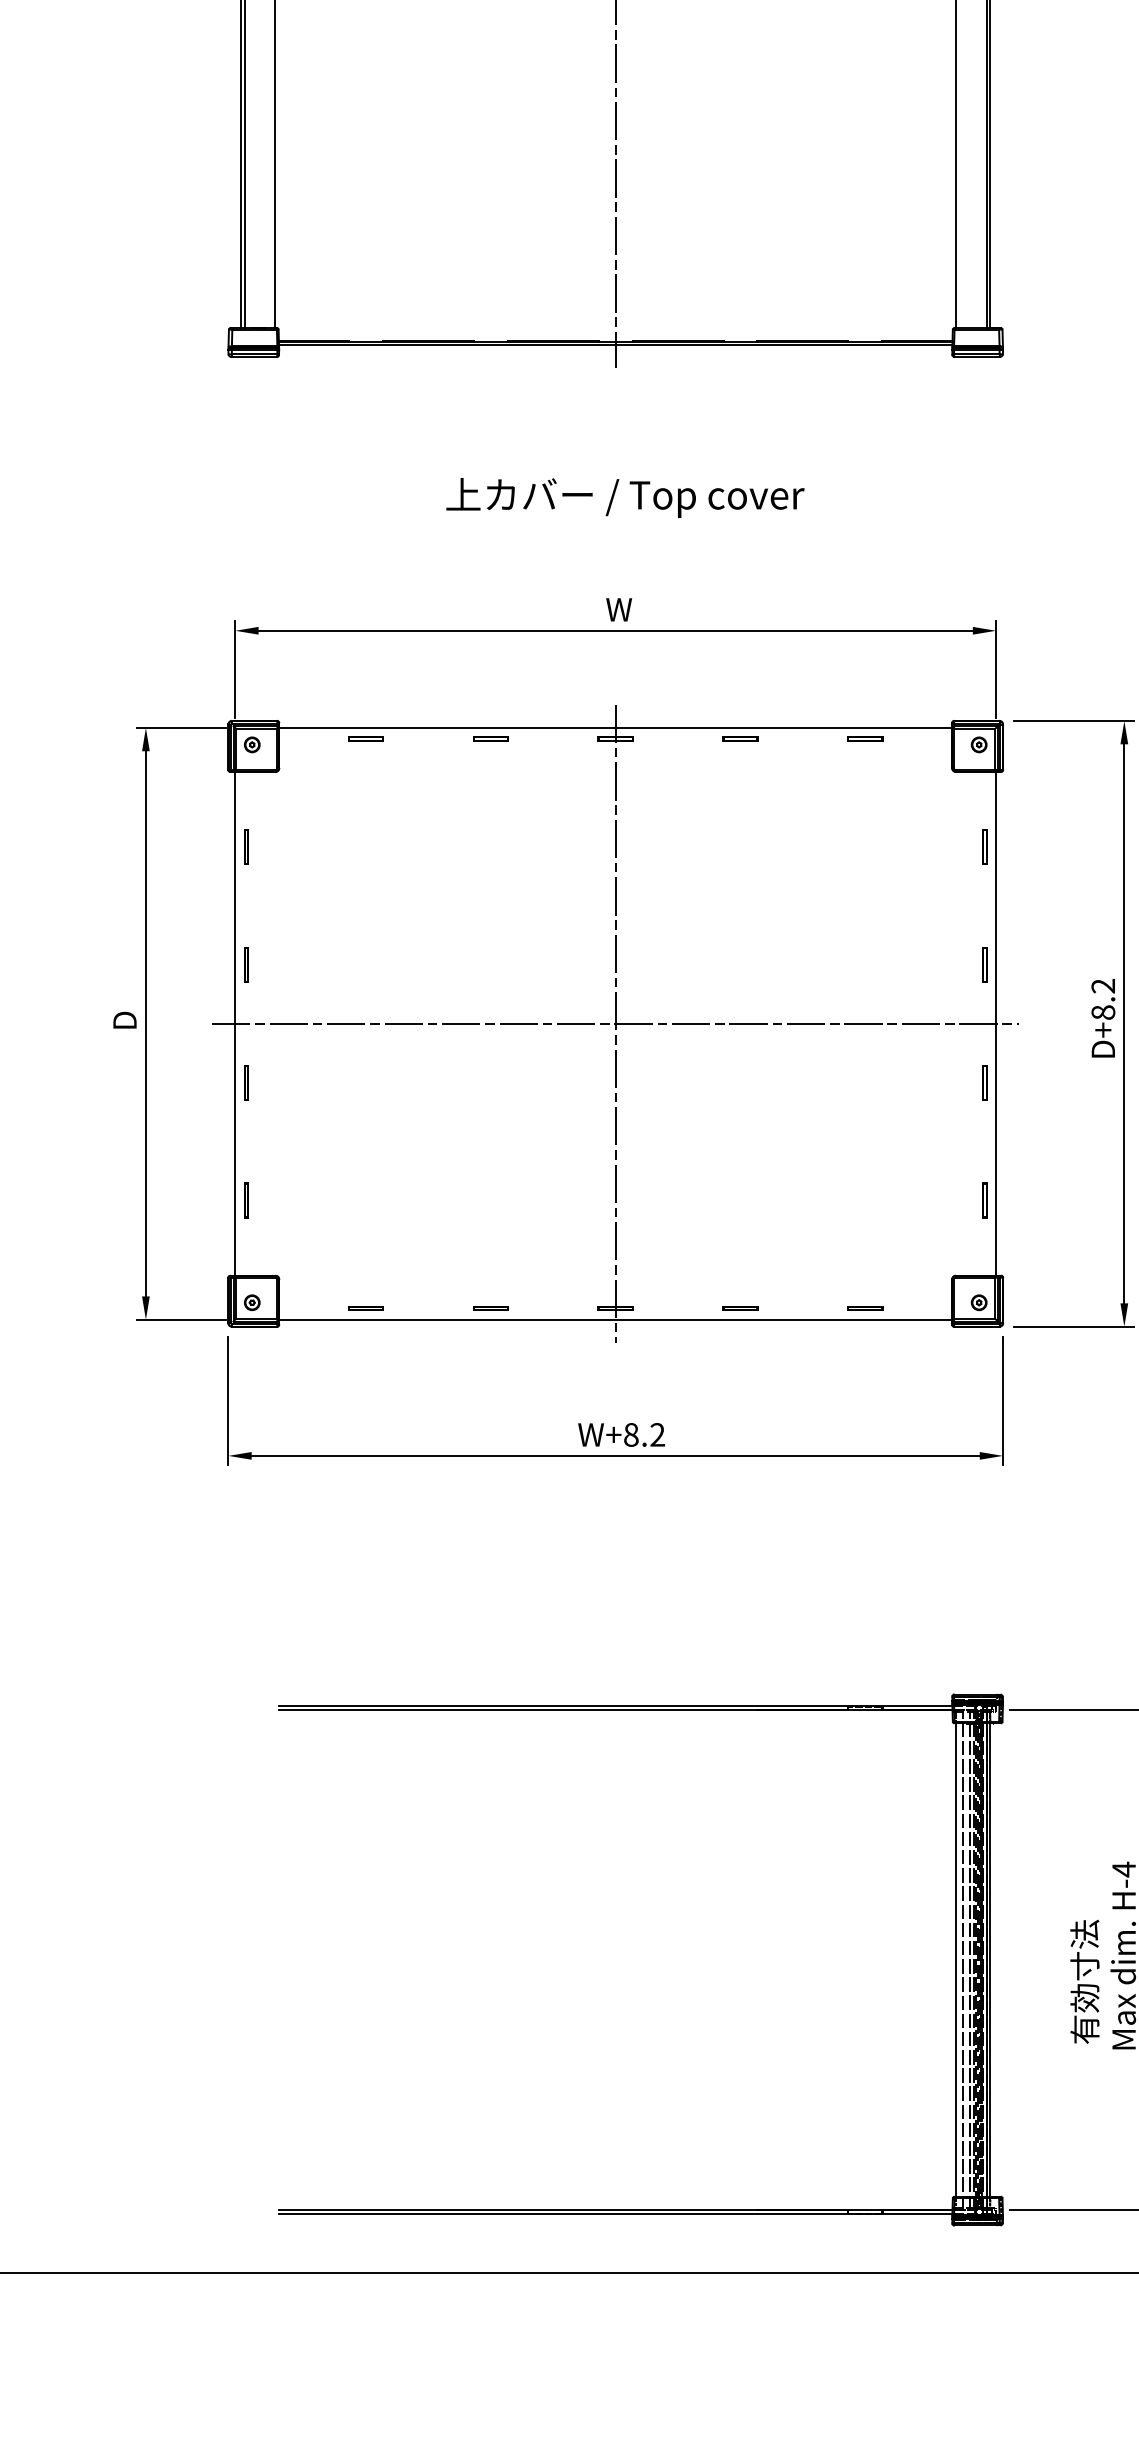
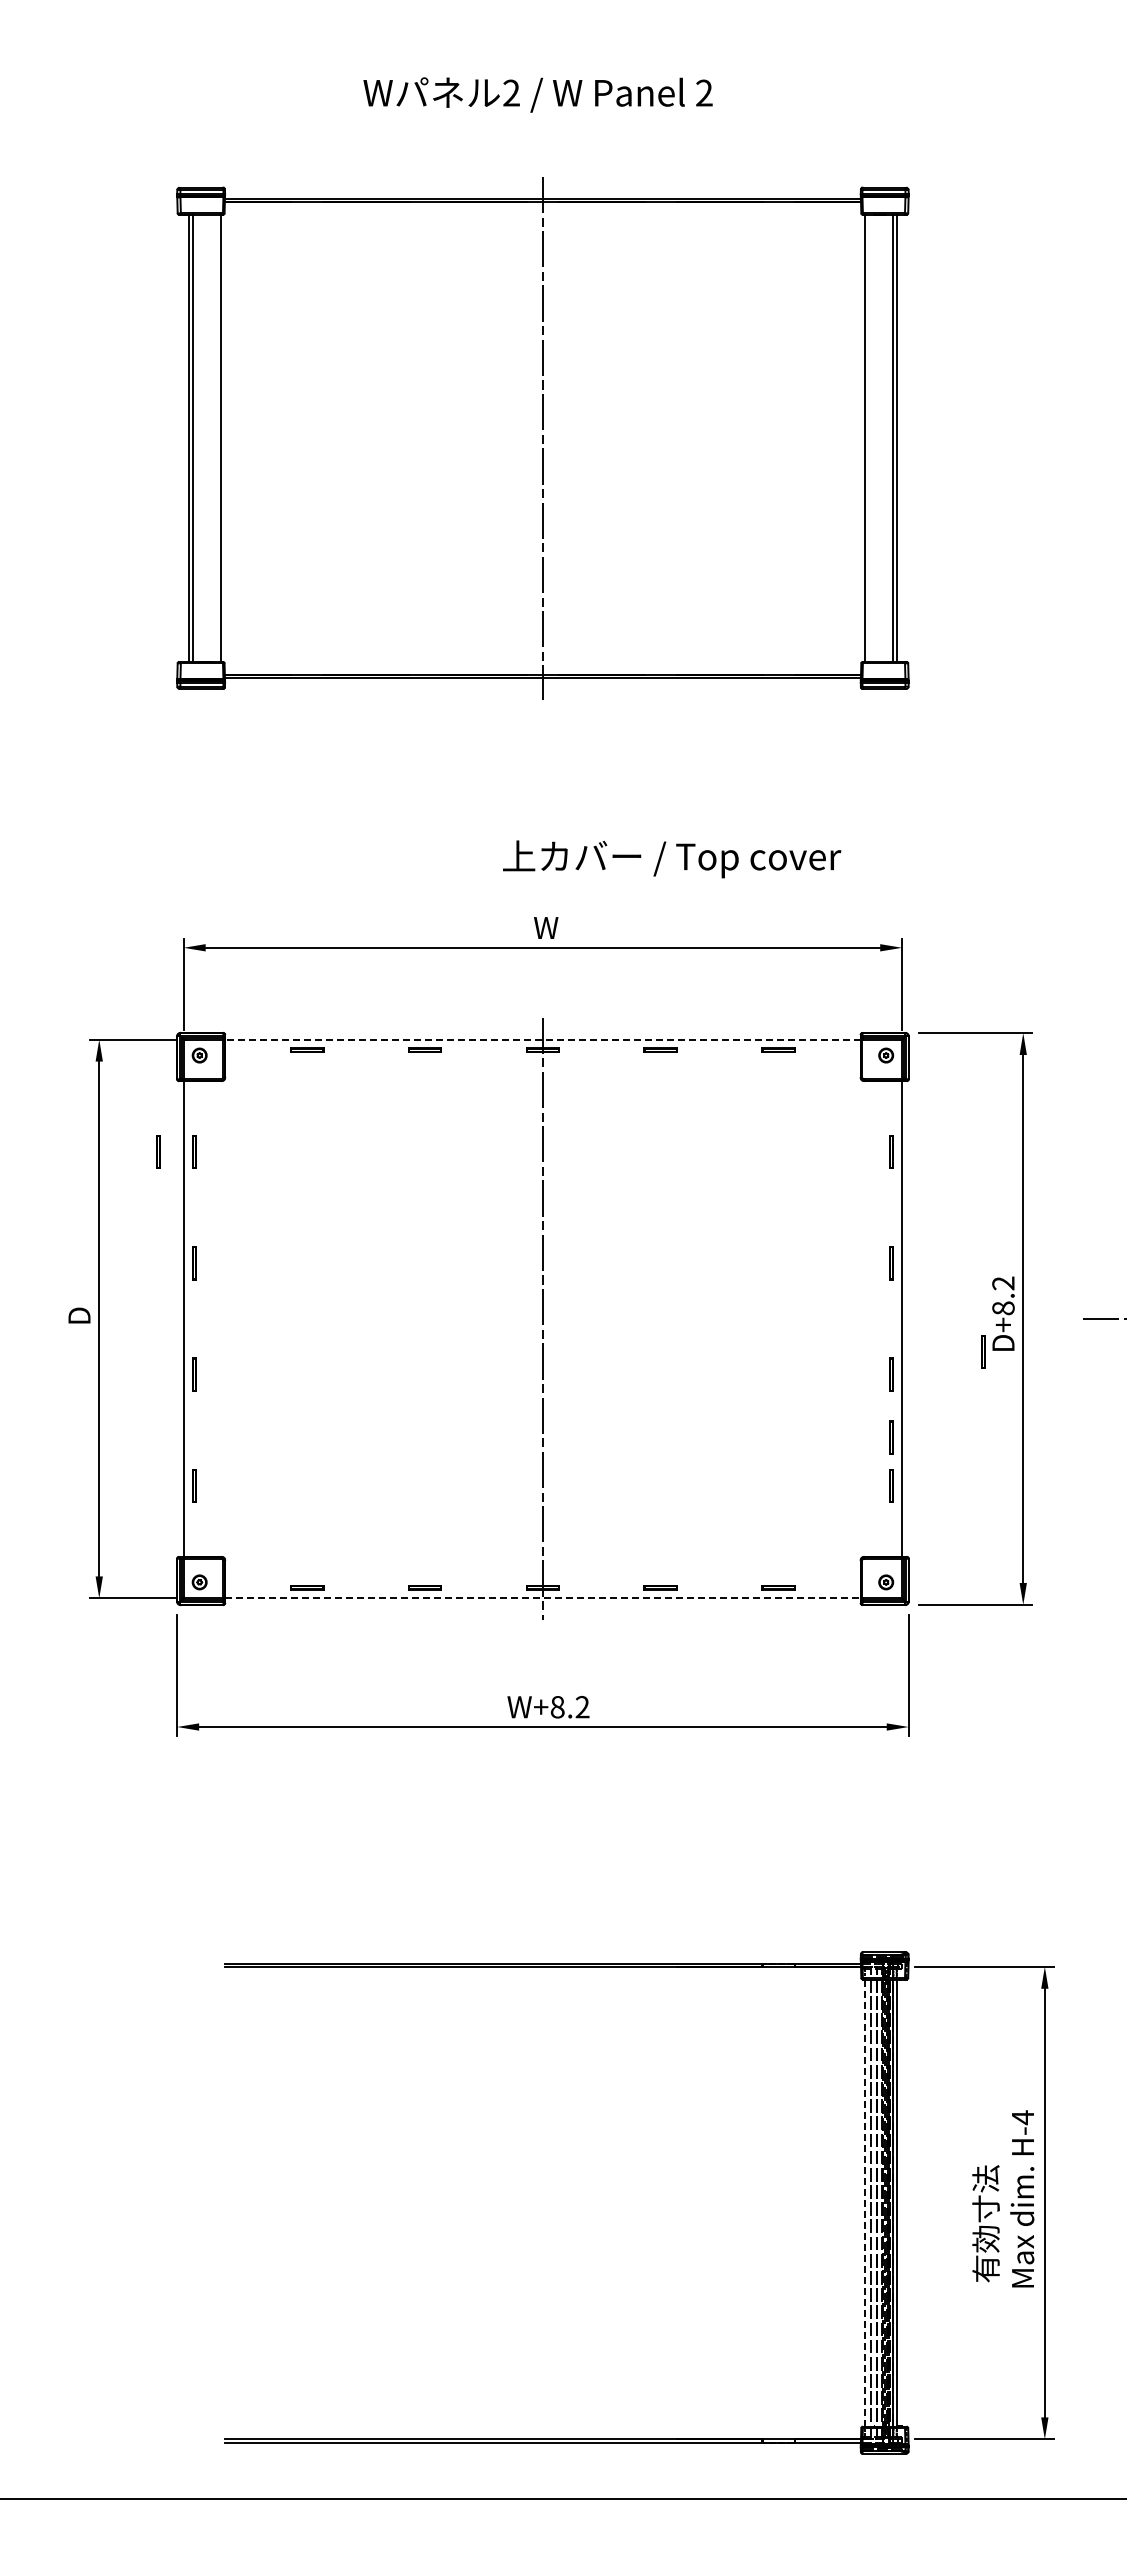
text: (625, 498) -> (672, 859), moved
line: (615, 727) -> (542, 1039), solid -> dashed
line: (207, 846) -> (157, 1151), added
line: (615, 1023) -> (542, 1318), removed
line: (1081, 1058) -> (982, 1351), added
line: (983, 1149) -> (890, 1437), added
line: (615, 1319) -> (542, 1598), solid -> dashed
line: (956, 1960) -> (864, 2203), solid -> dashed

